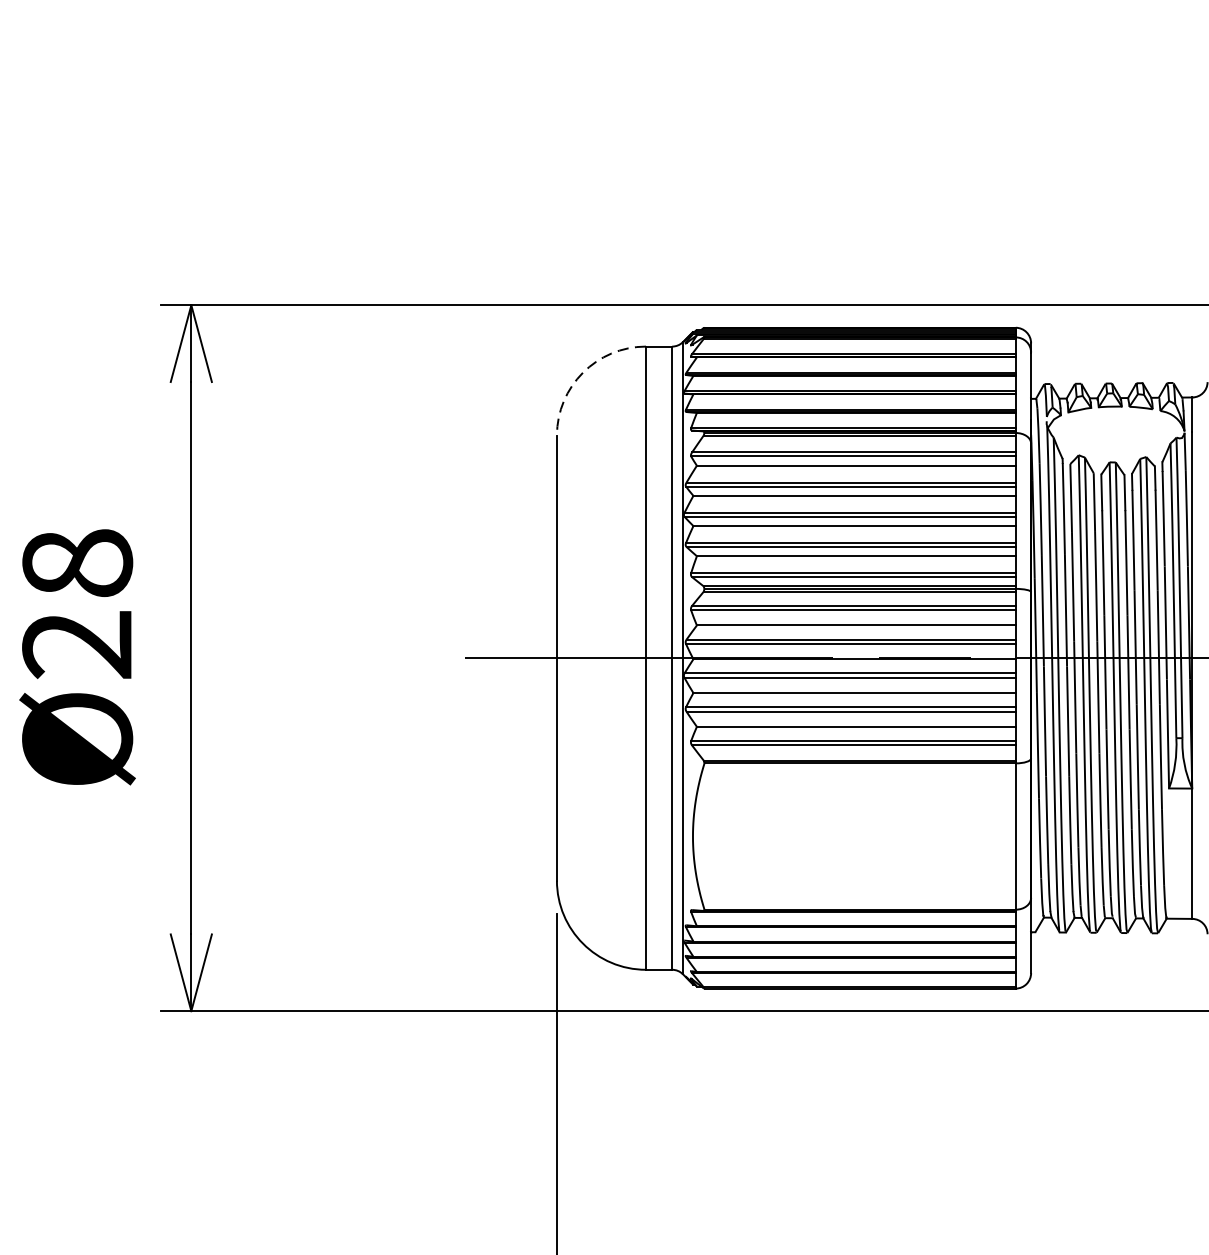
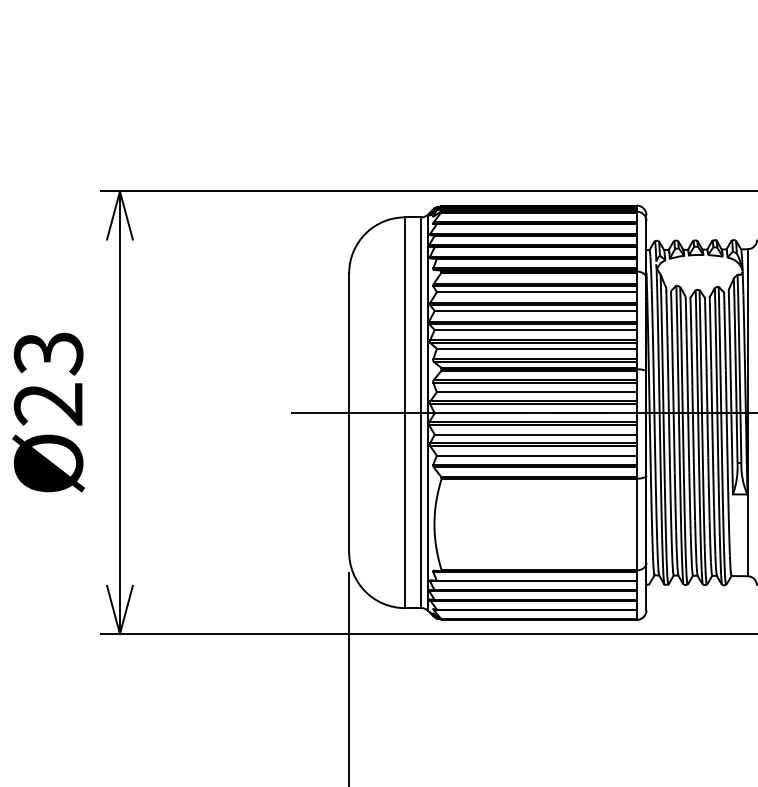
arc: (582, 372) -> (365, 233), dashed -> solid
text: (77, 563) -> (48, 353), Ø28 -> Ø23

